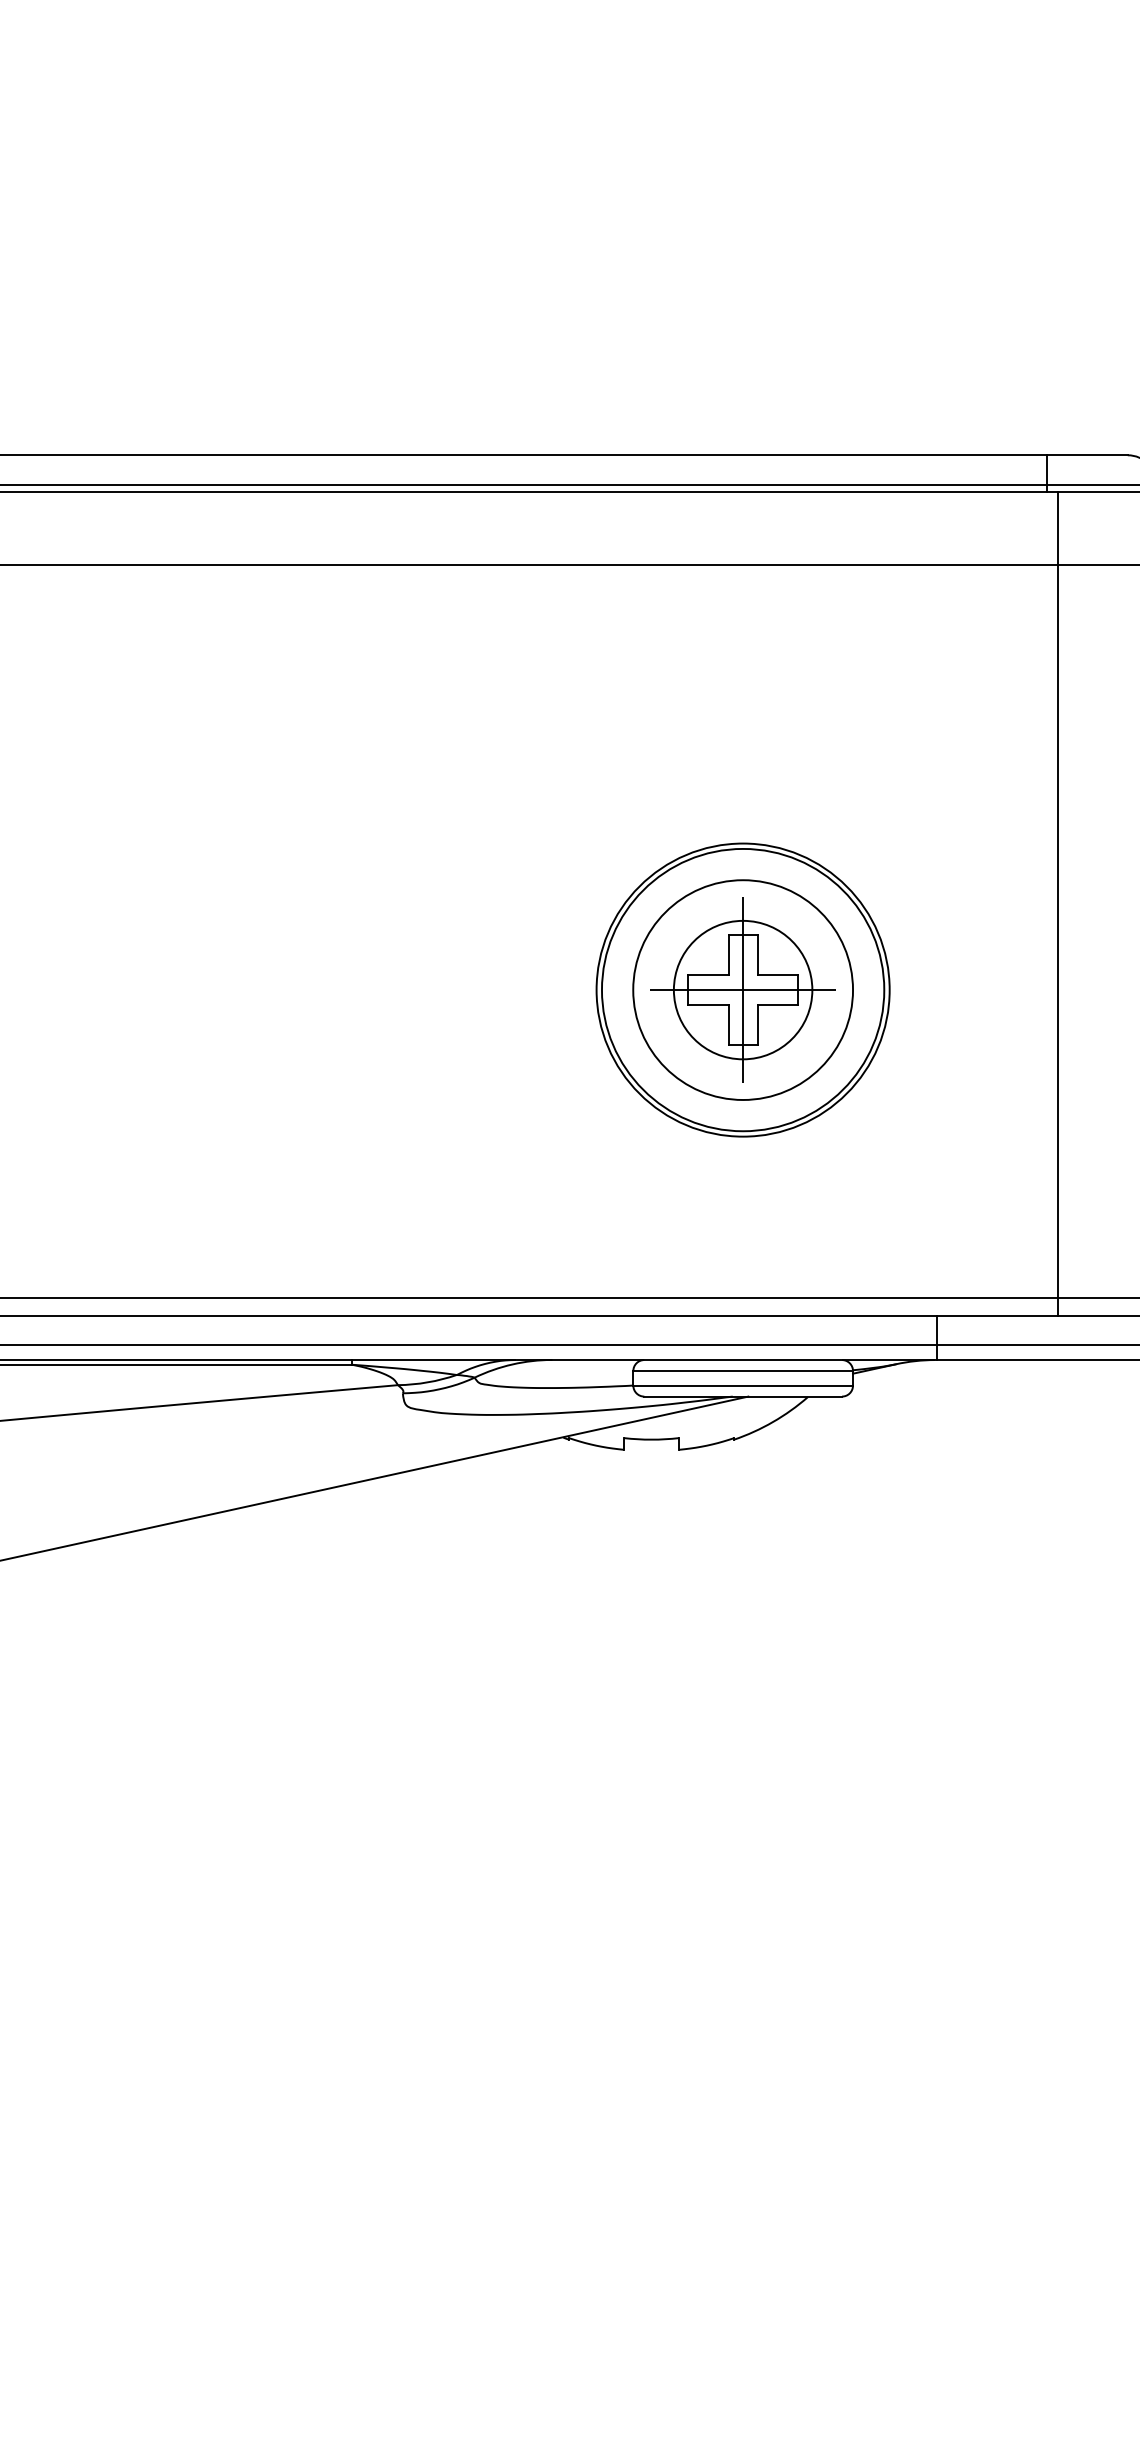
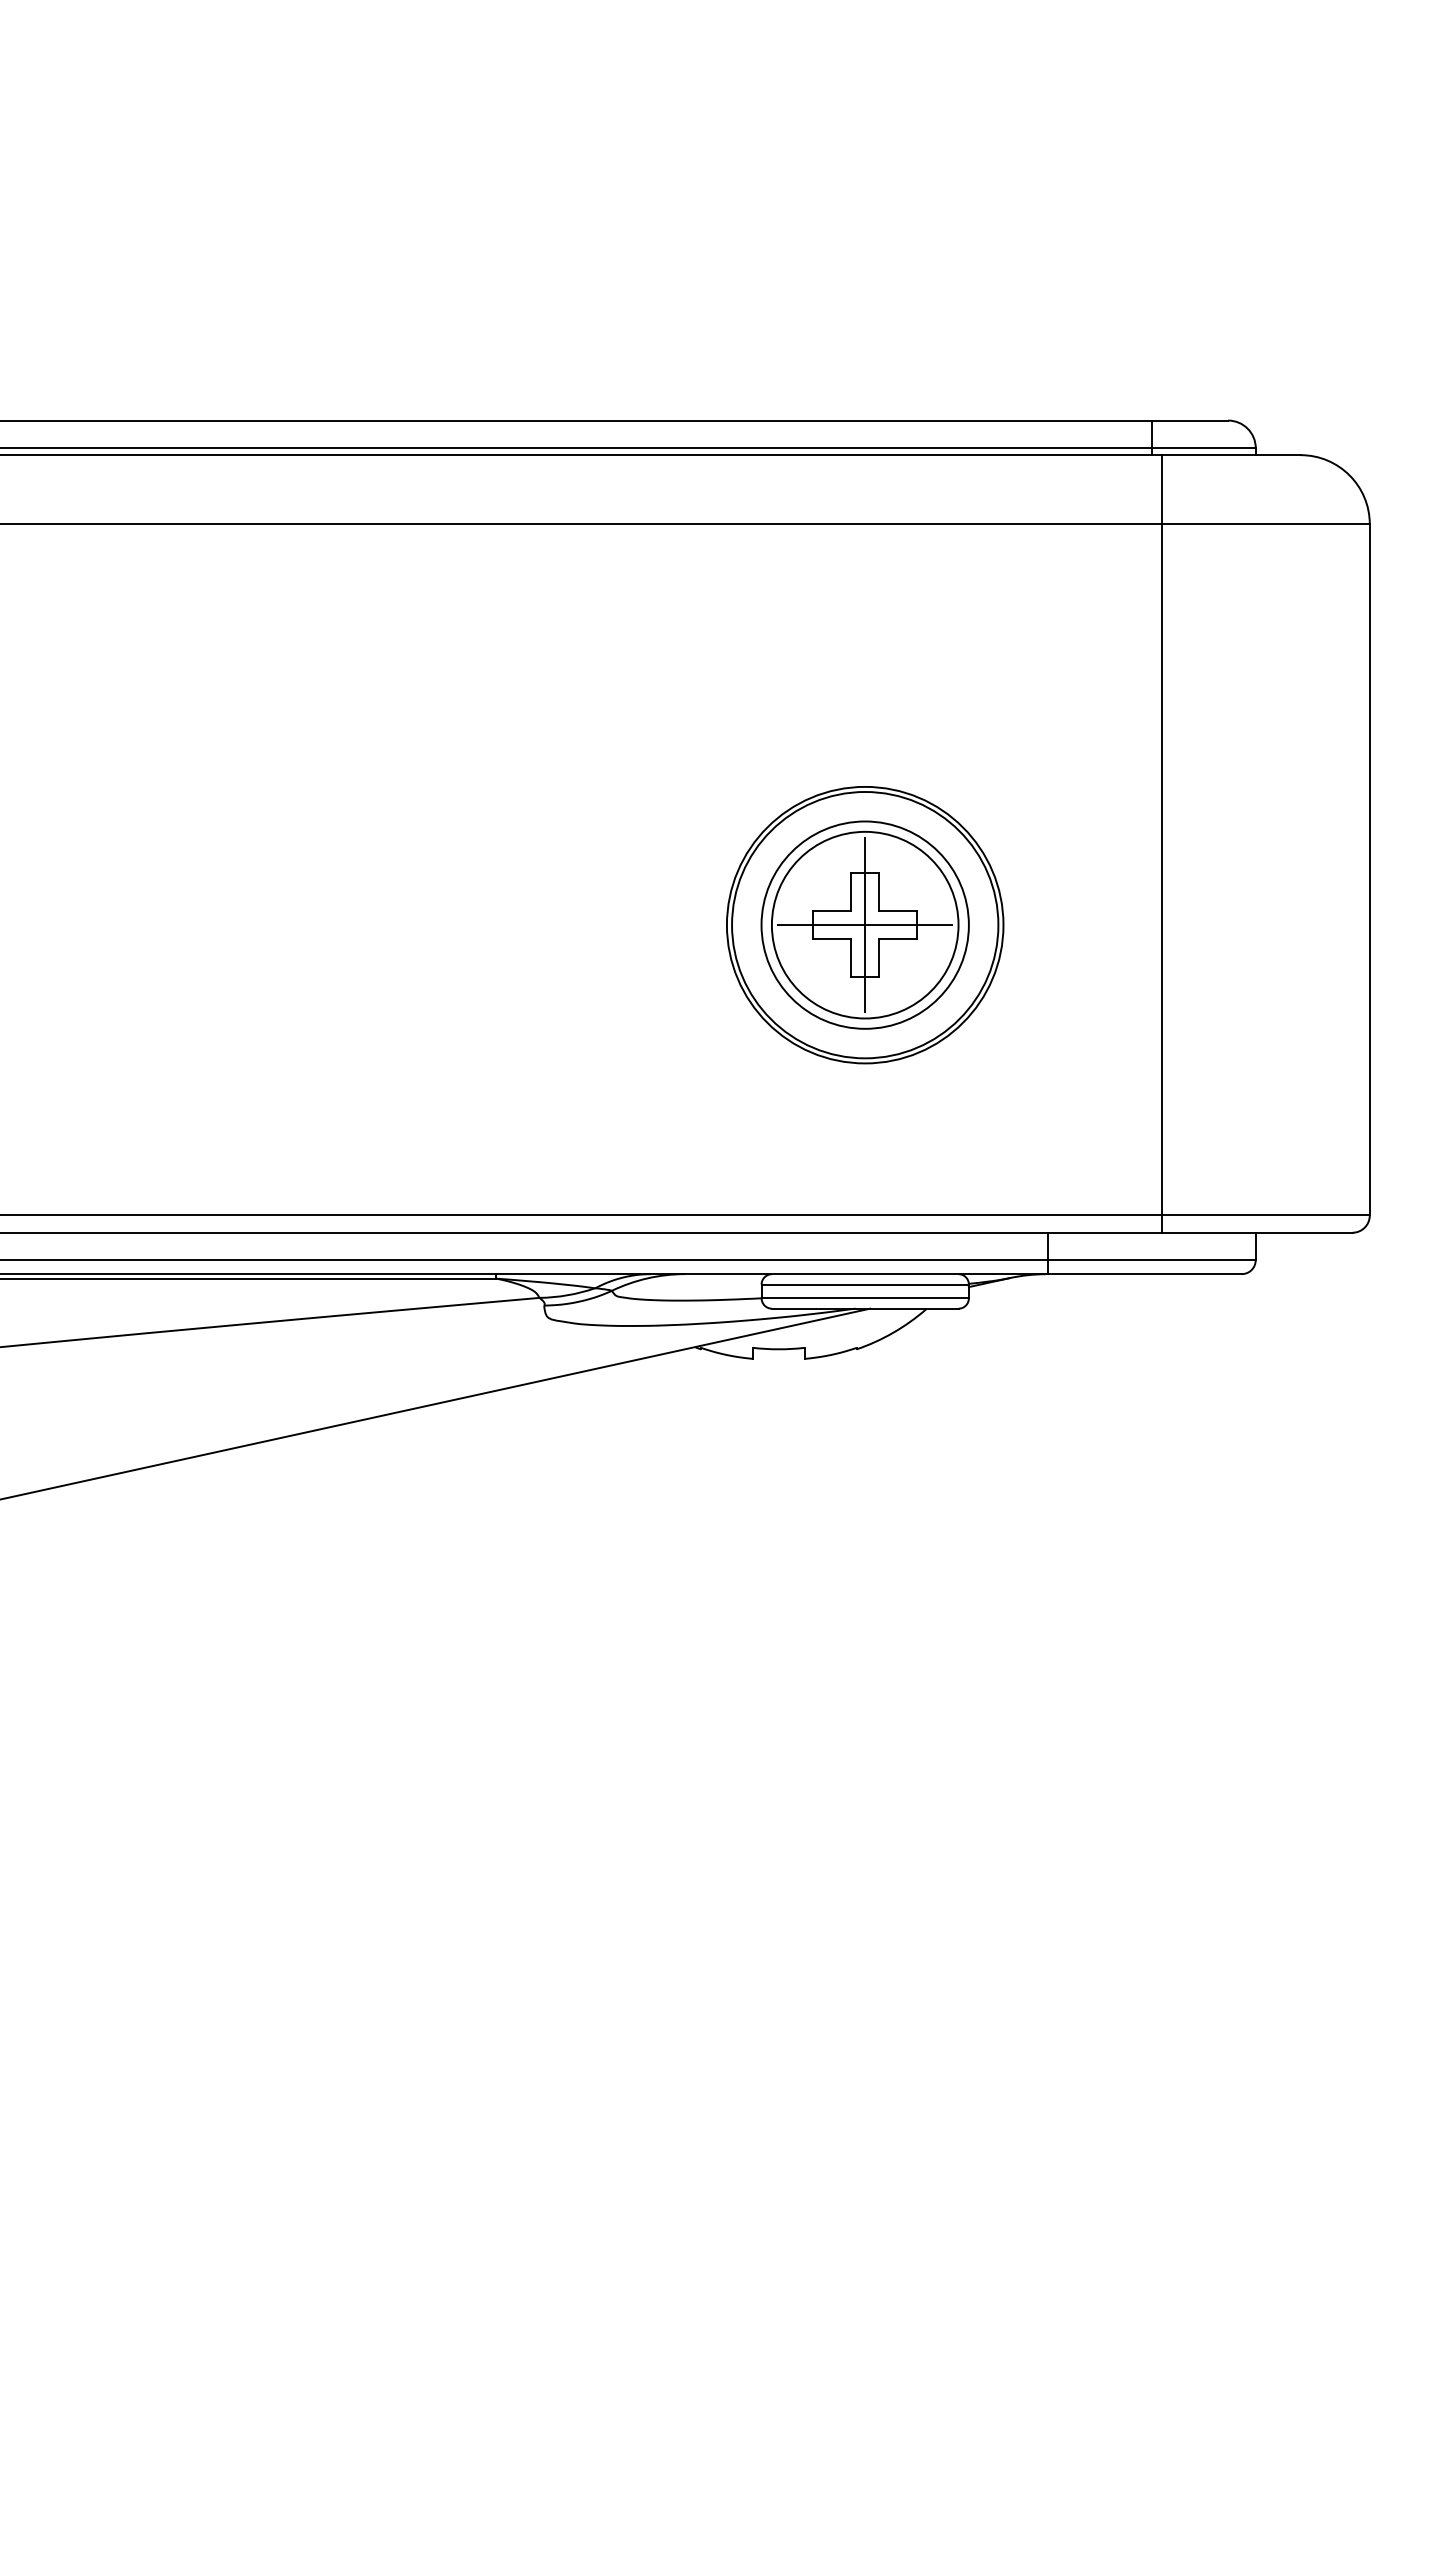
circle: (742, 989) -> (864, 924), size x1.43

